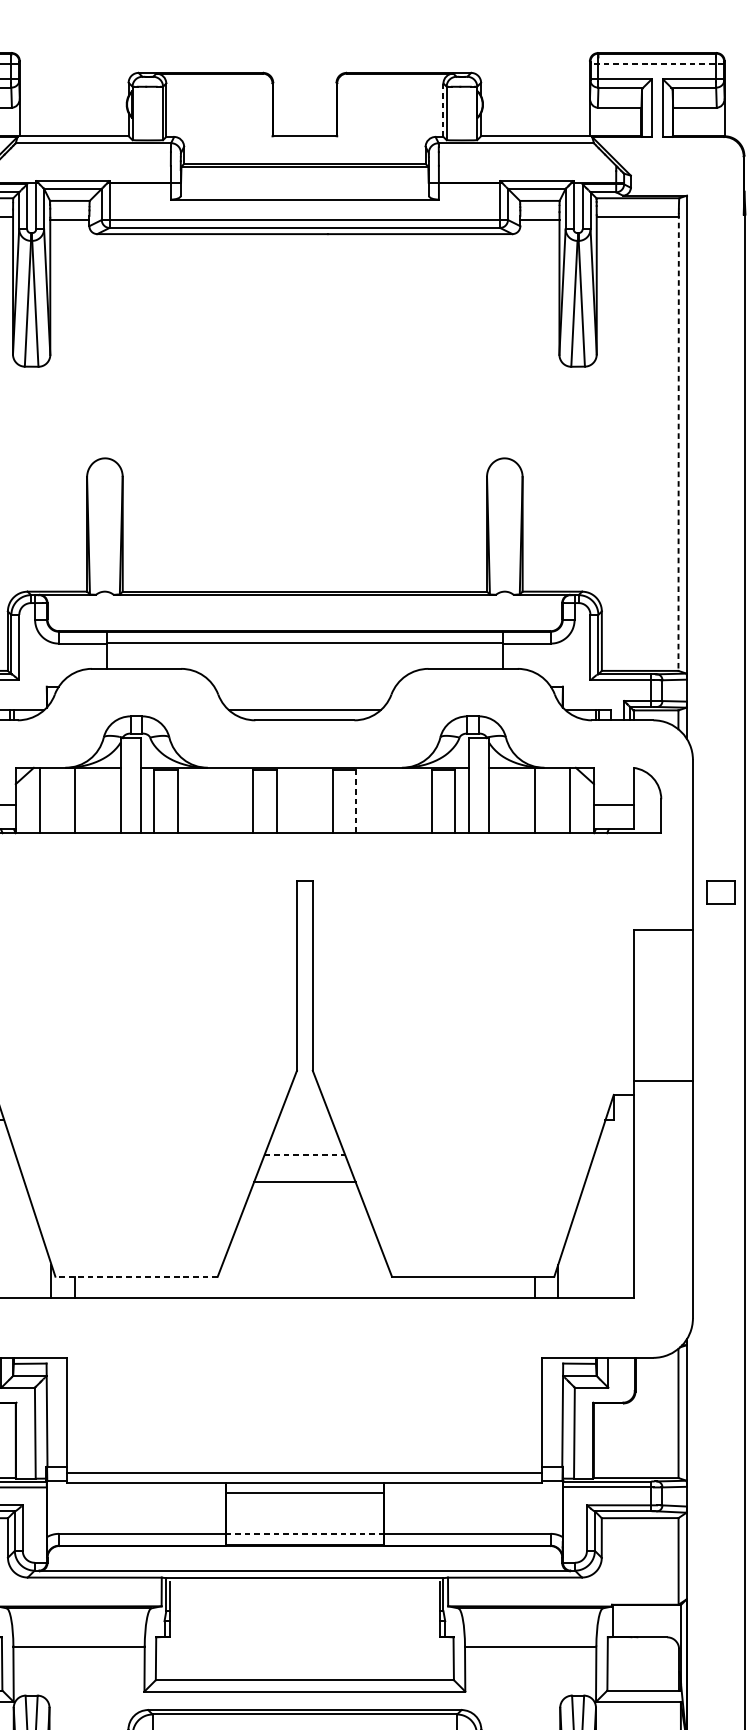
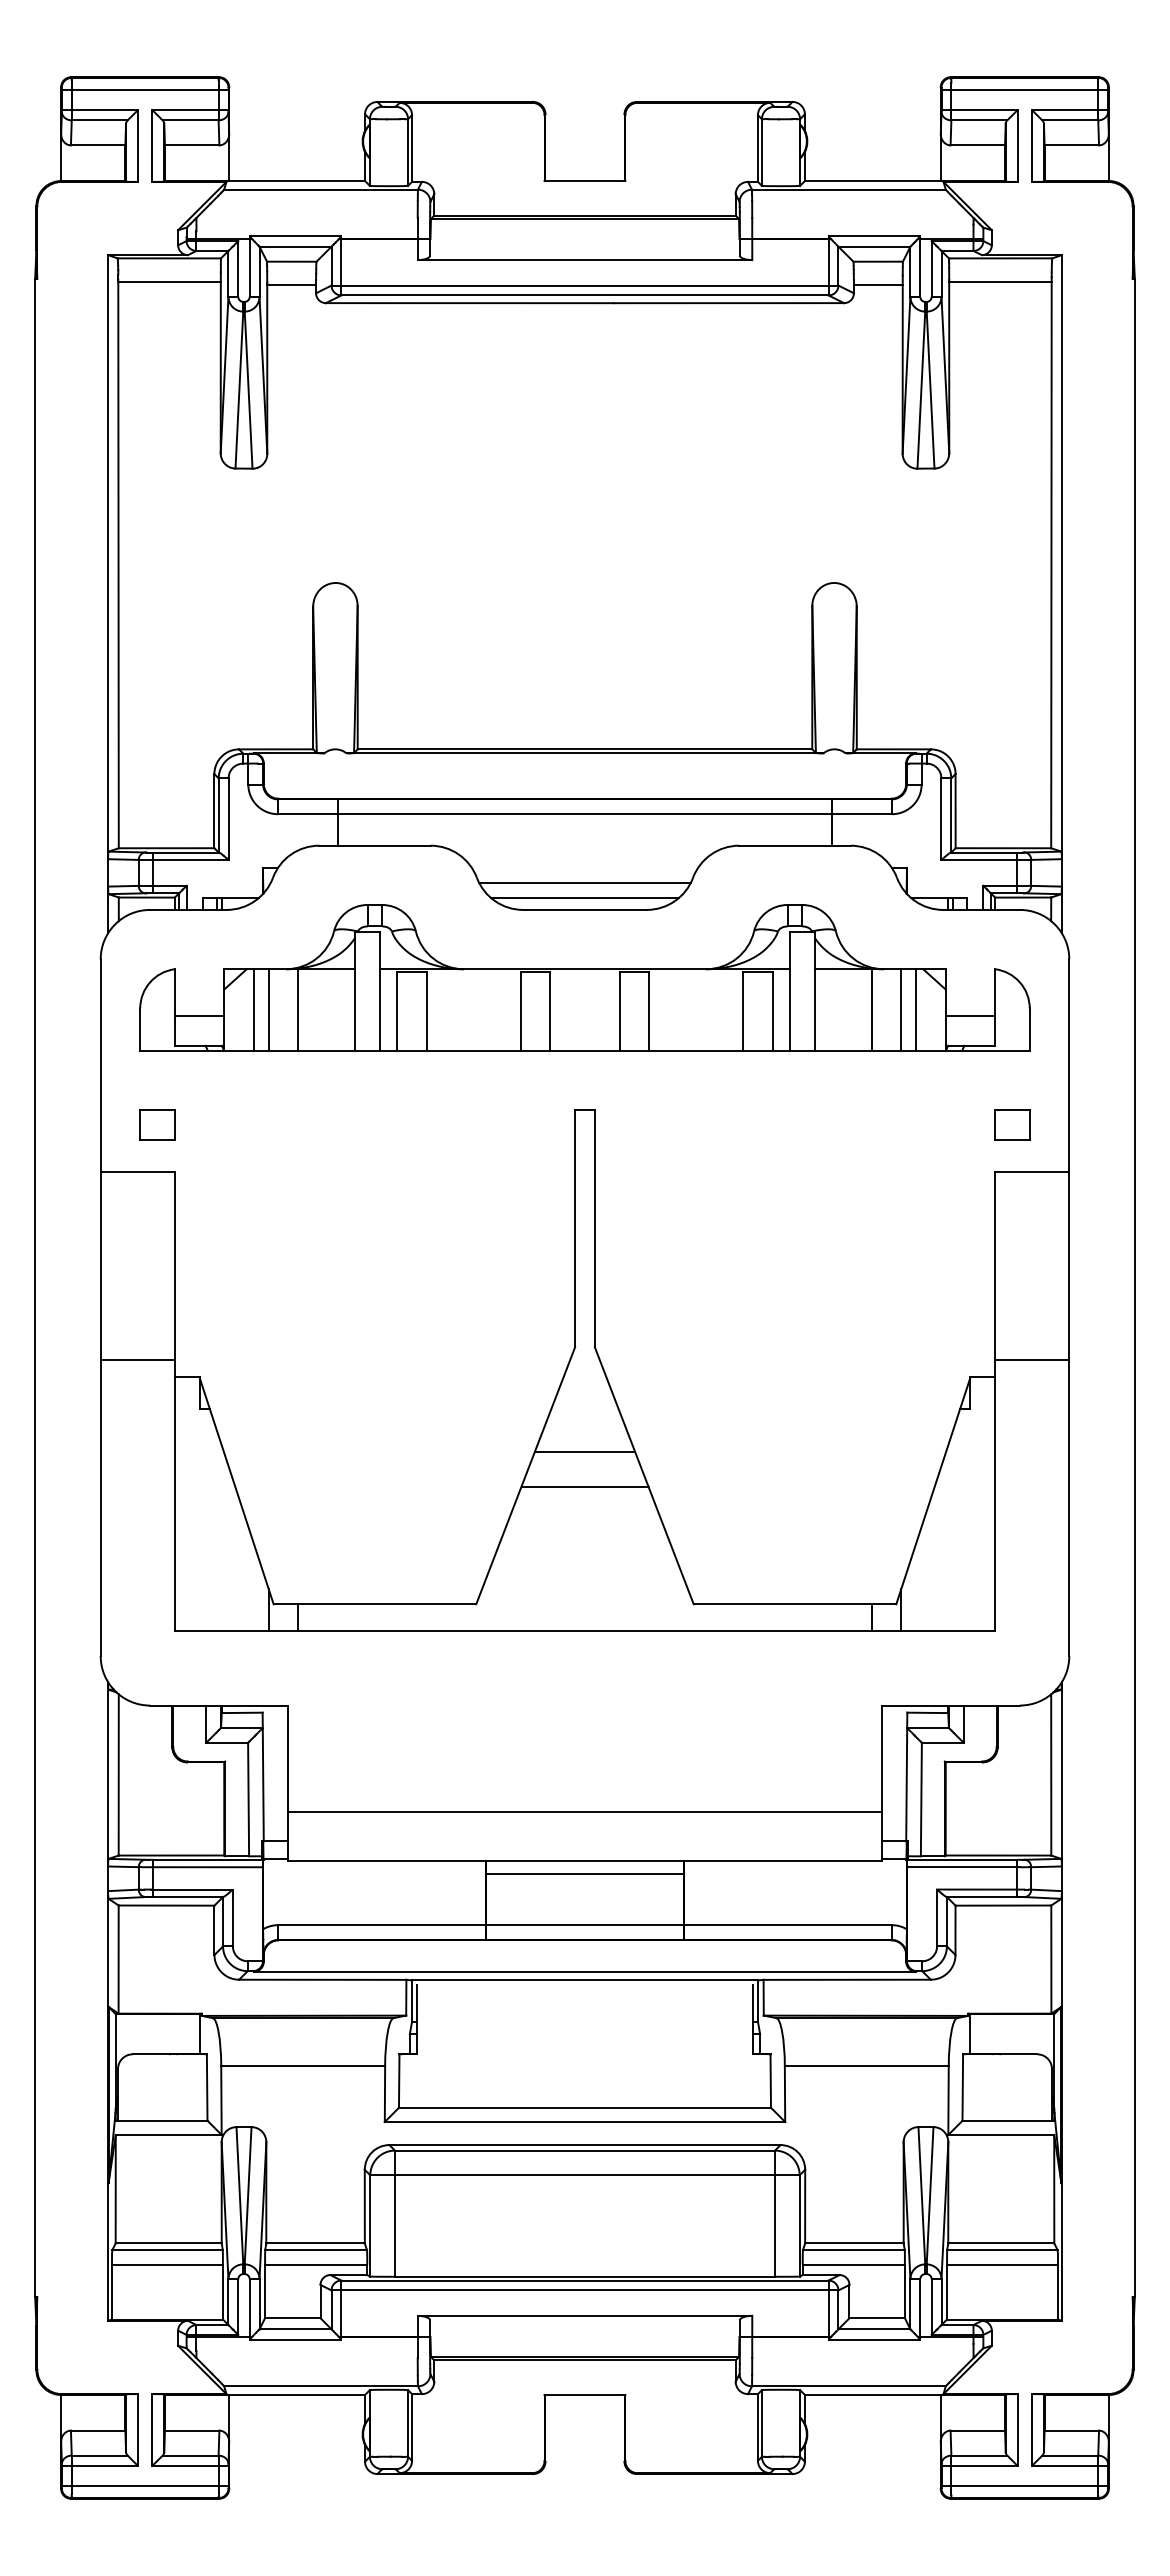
line: (657, 63) -> (1024, 90), dashed -> solid
line: (443, 111) -> (757, 149), dashed -> solid
line: (678, 441) -> (1051, 562), dashed -> solid
line: (304, 698) -> (584, 882), added
line: (51, 800) -> (268, 1009), added
line: (558, 800) -> (901, 1009), added
line: (356, 801) -> (649, 1011), dashed -> solid
part: (721, 892) -> (1012, 1124), moved
line: (305, 1155) -> (585, 1452), dashed -> solid
line: (136, 1276) -> (374, 1604), dashed -> solid
line: (304, 1473) -> (584, 1811), moved
line: (304, 1533) -> (584, 1924), dashed -> solid

